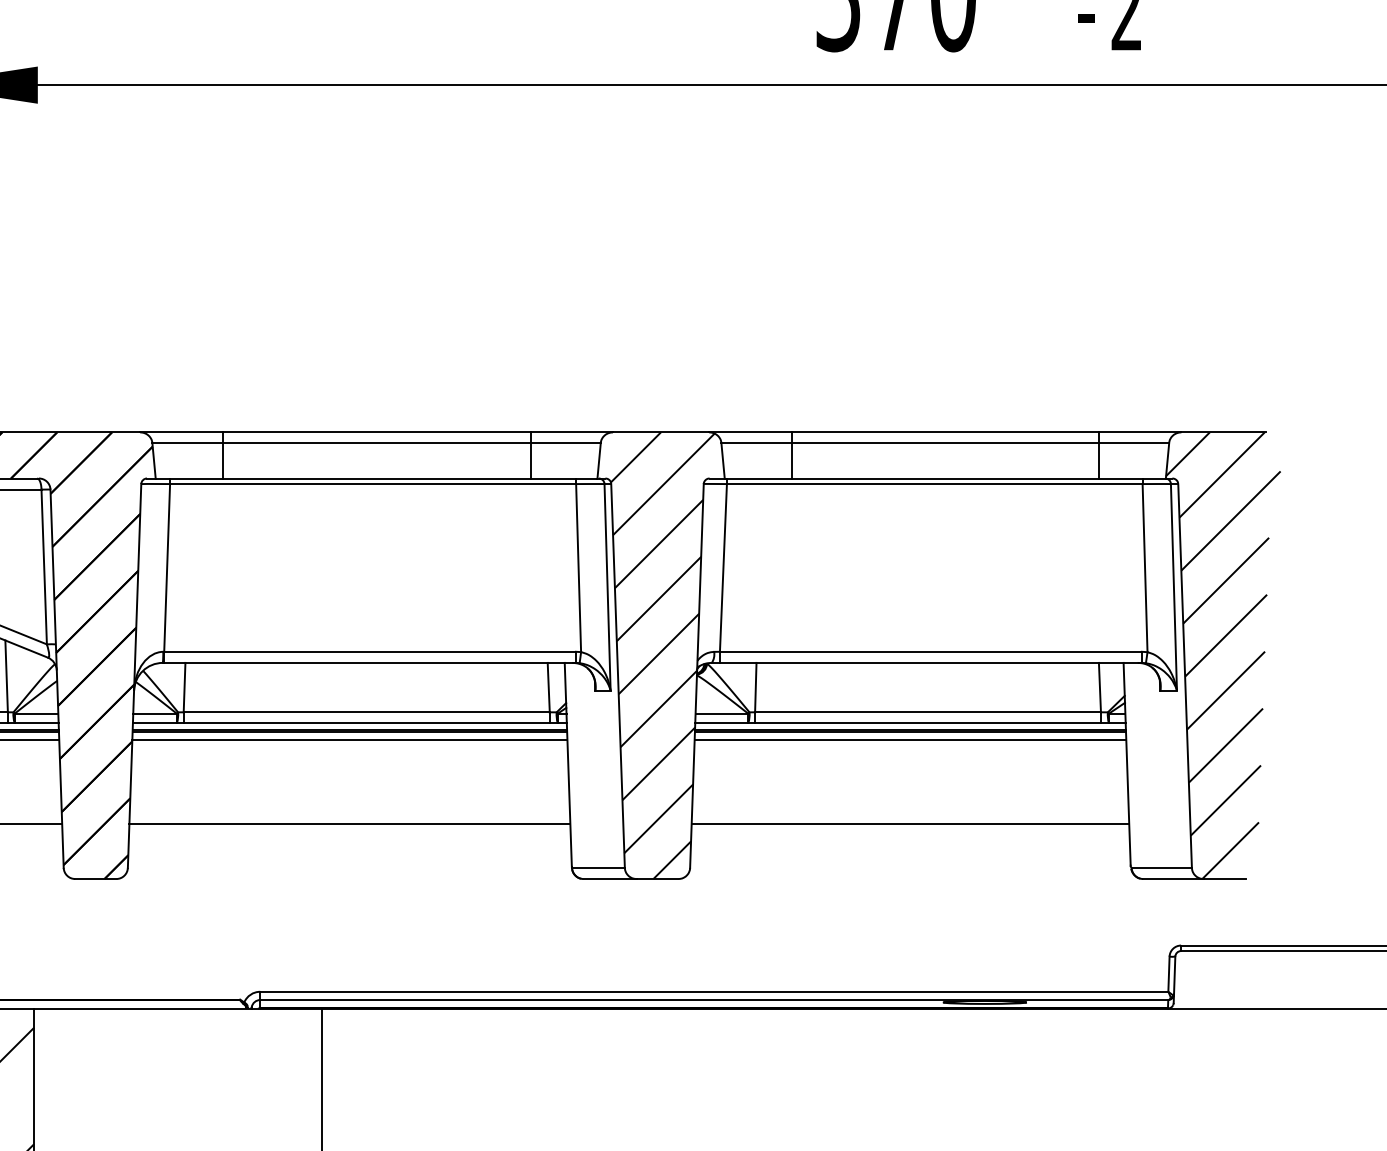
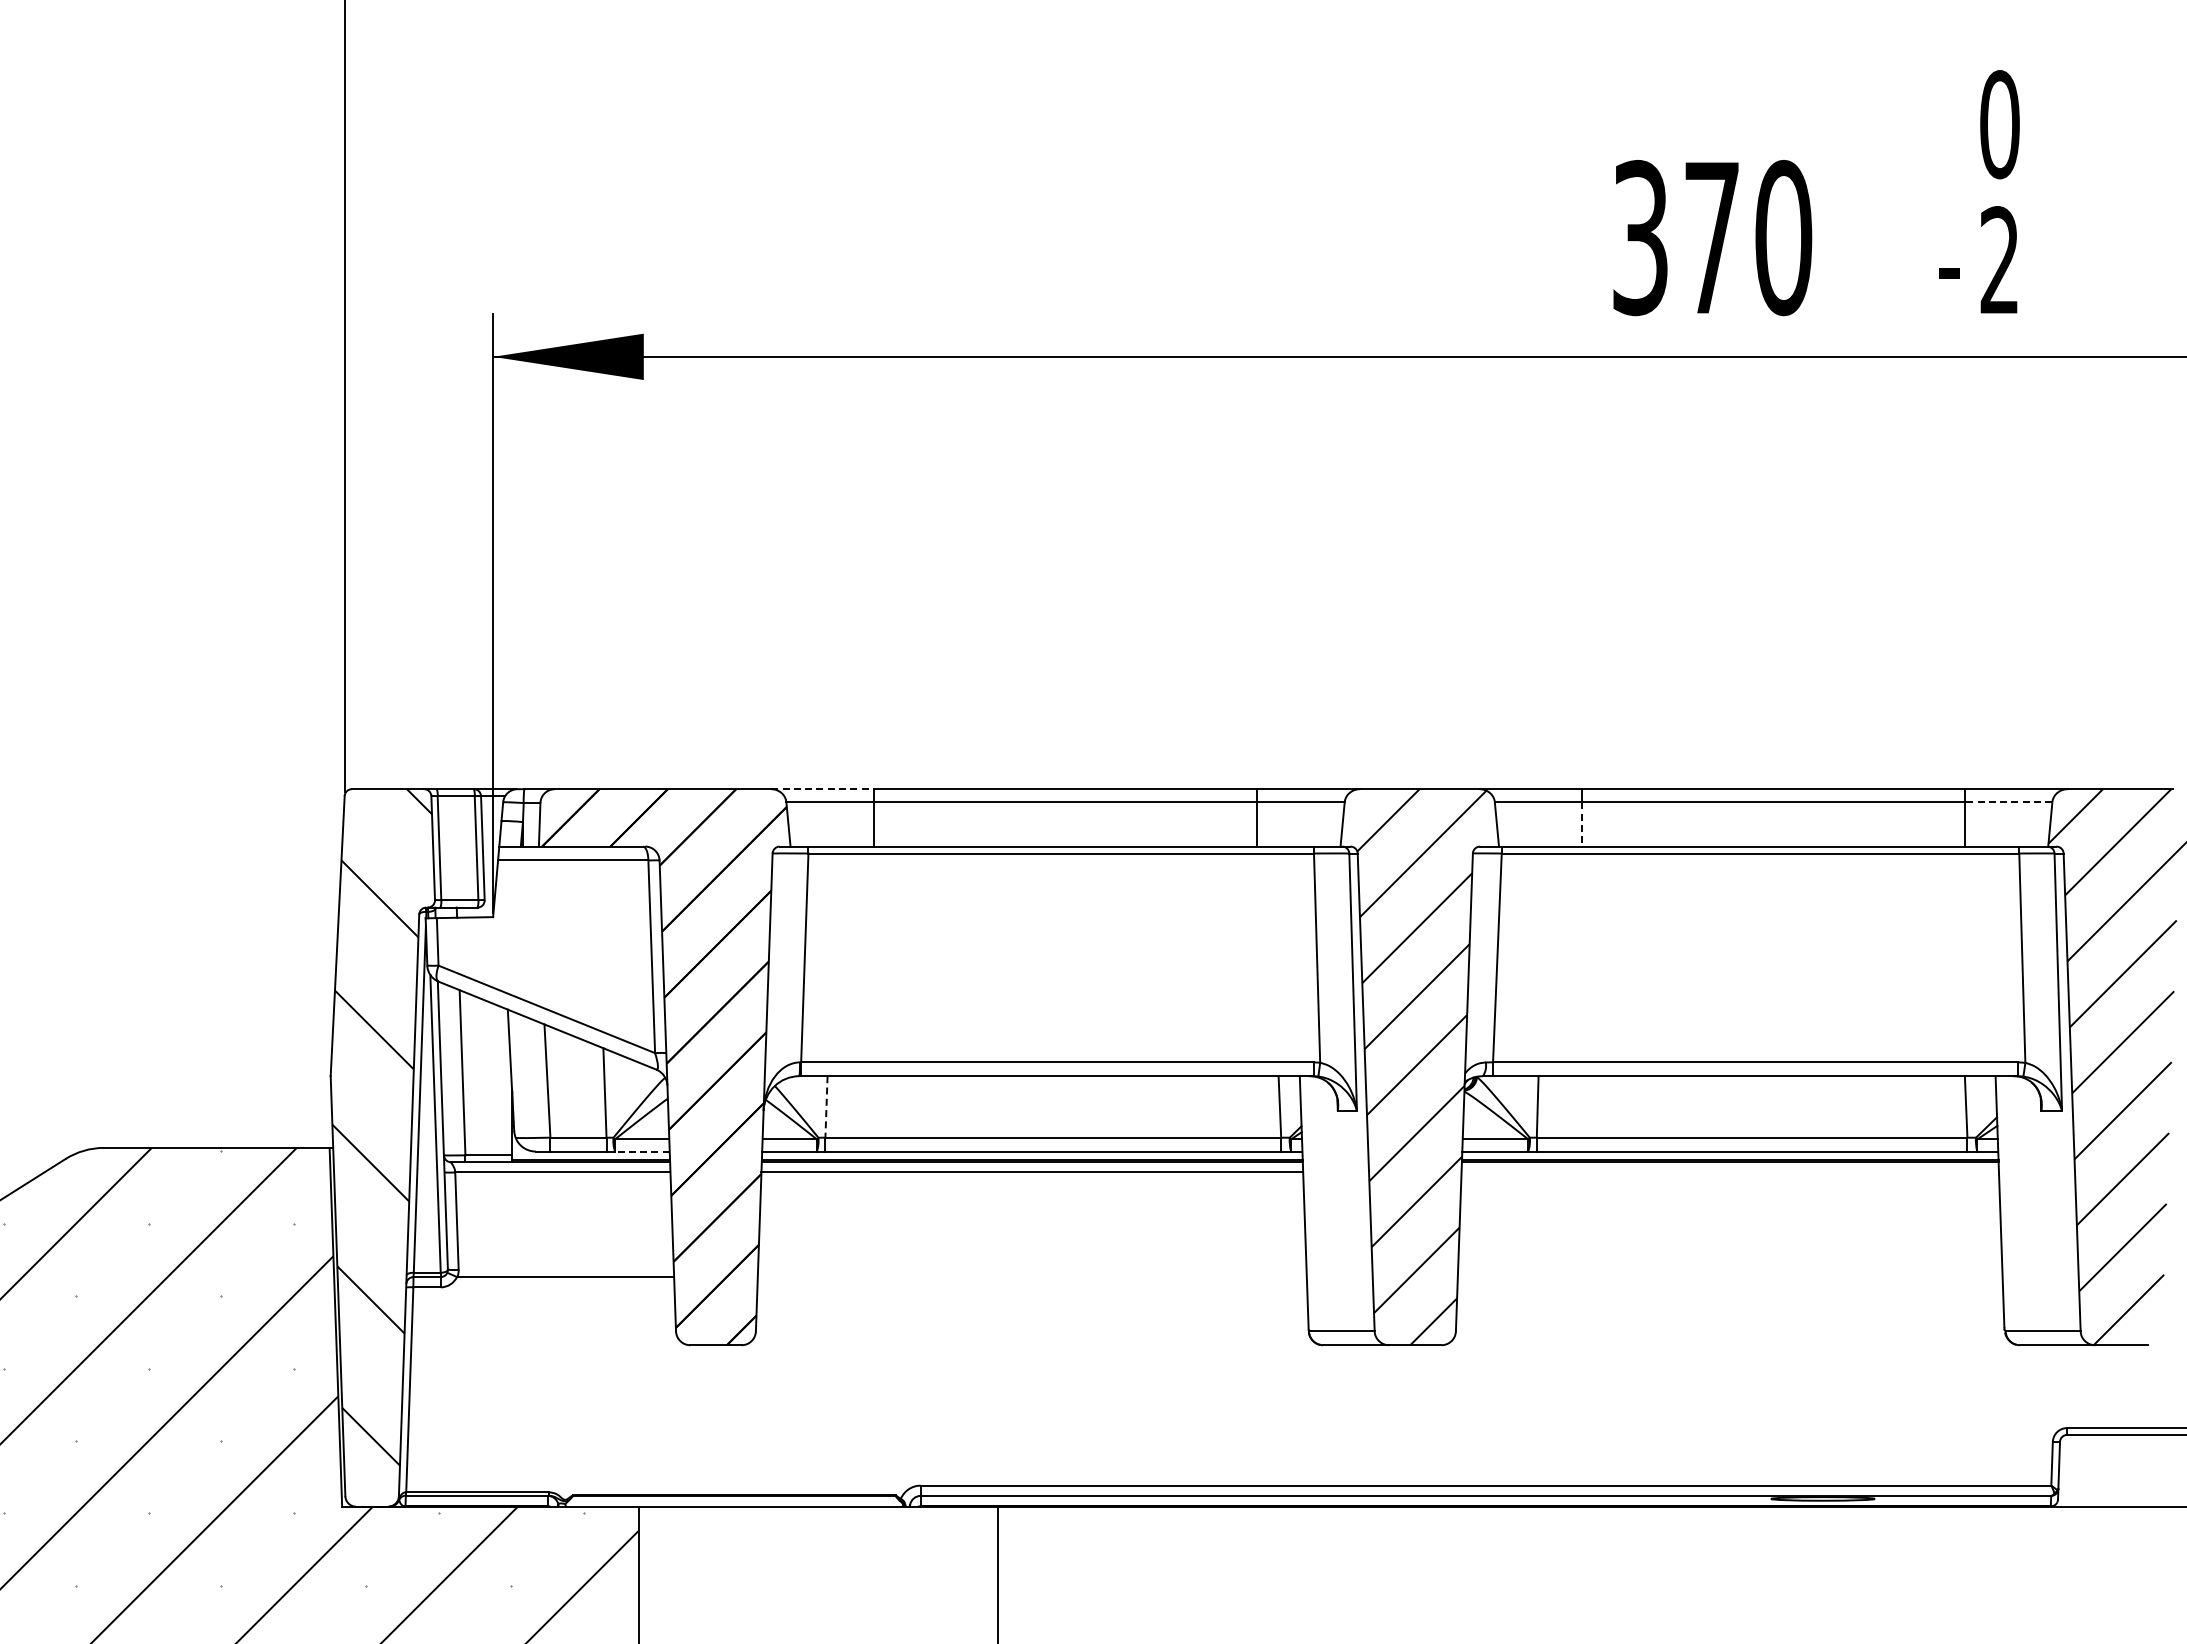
line: (182, 432) -> (823, 789), solid -> dashed
line: (1133, 443) -> (2008, 802), solid -> dashed
line: (791, 460) -> (1582, 824), solid -> dashed
line: (184, 687) -> (826, 1106), solid -> dashed
line: (35, 723) -> (641, 1151), solid -> dashed
line: (909, 740) -> (1729, 1172), removed
line: (349, 824) -> (1031, 1277), removed
line: (909, 824) -> (1729, 1277), removed

